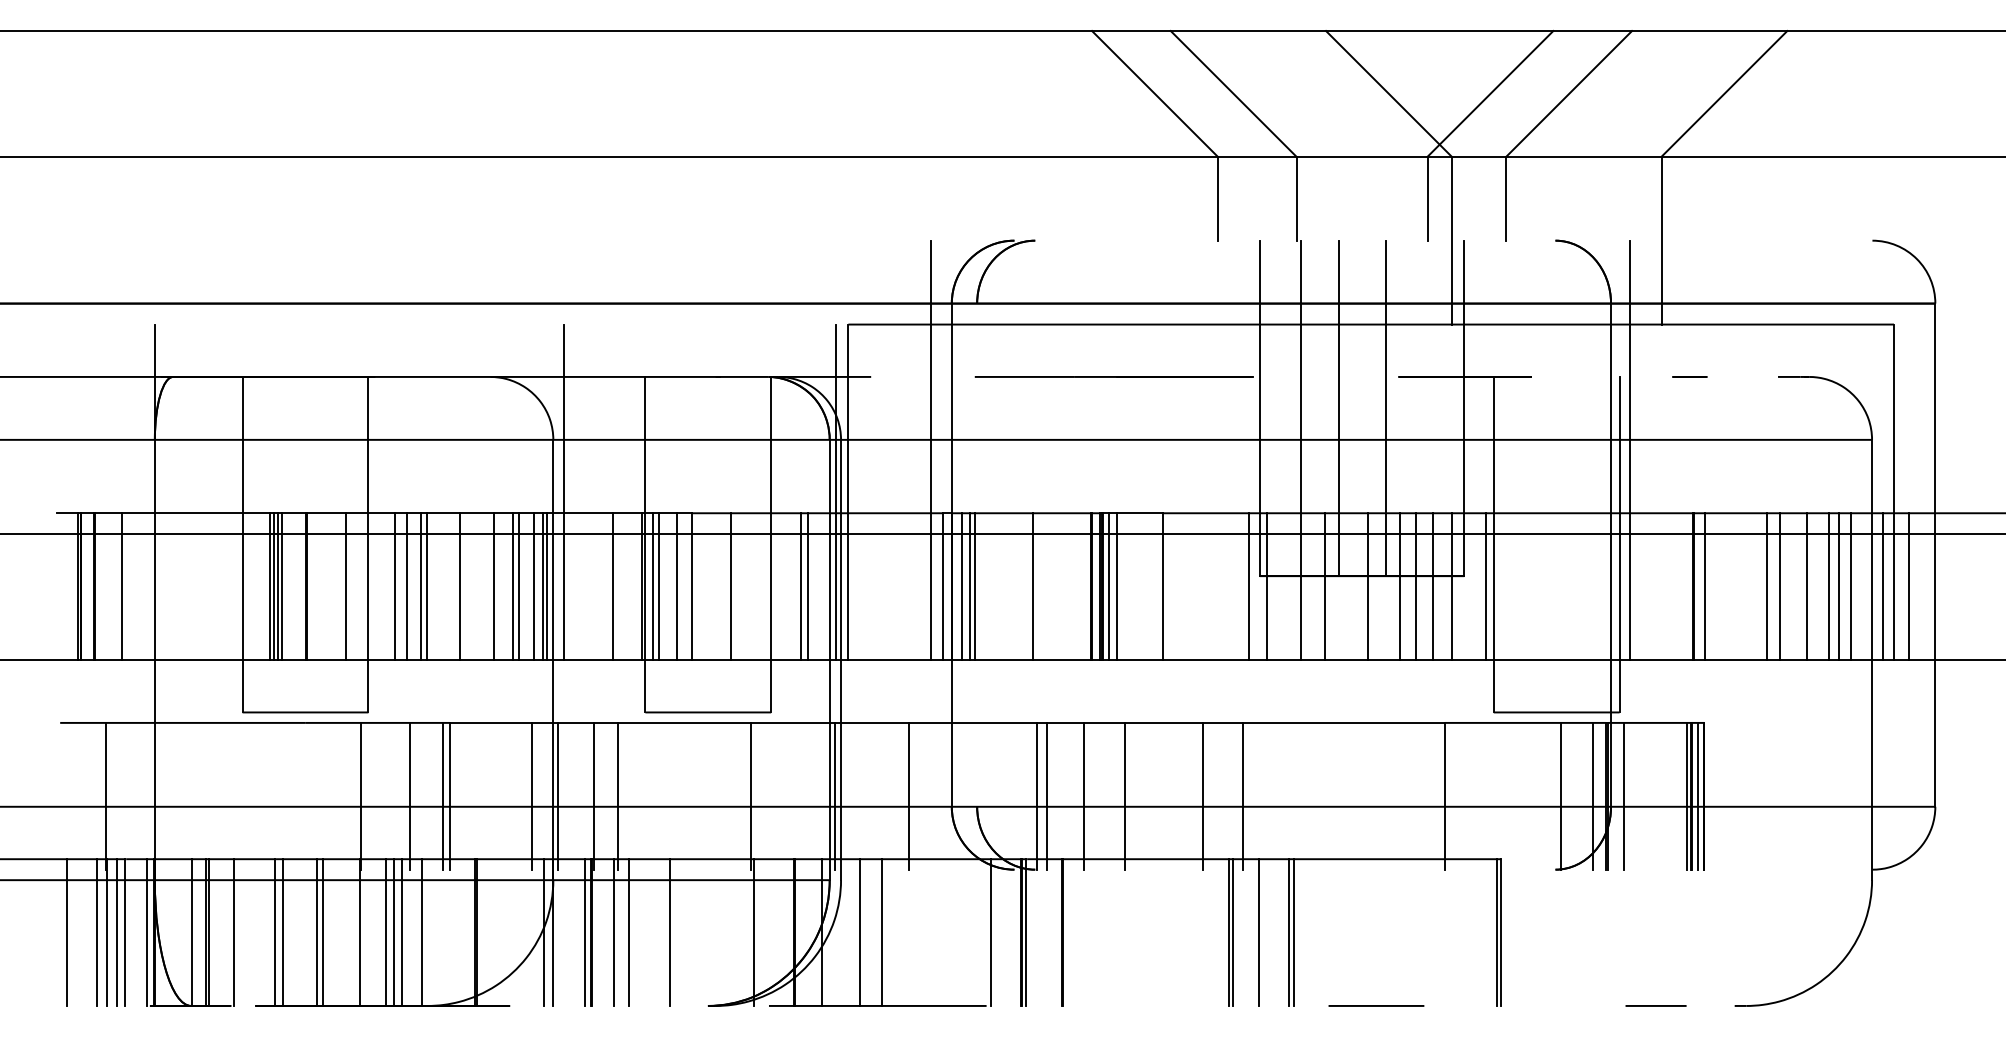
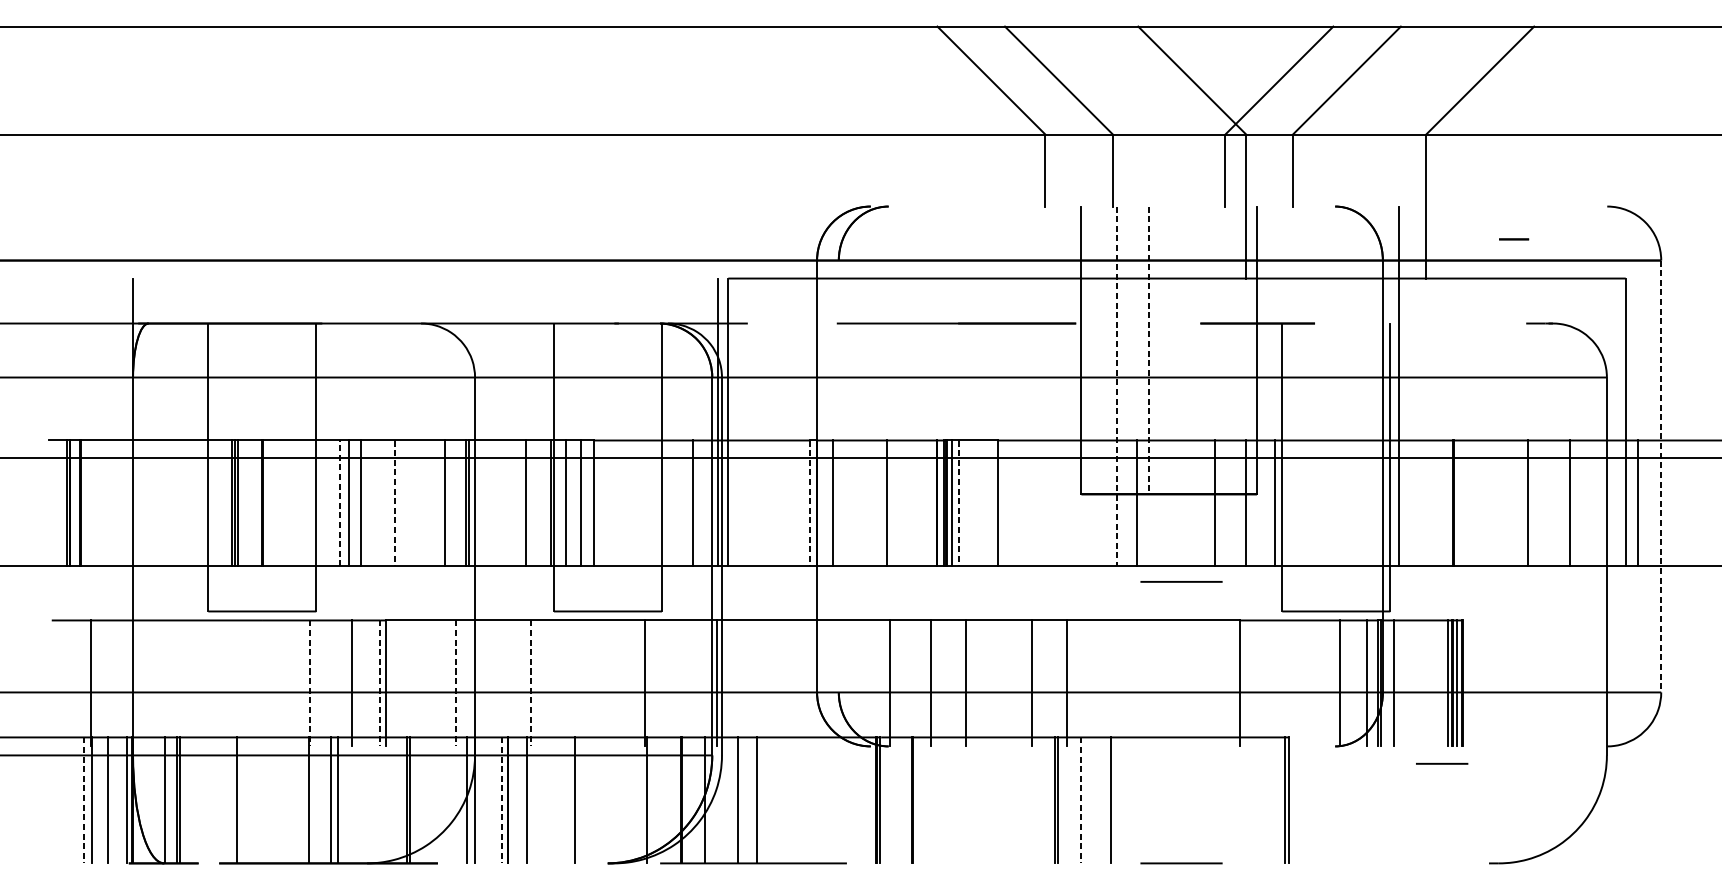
line: (1689, 376) -> (1513, 239), moved
line: (1338, 408) -> (1148, 350), solid -> dashed
line: (1385, 408) -> (1189, 350), removed
line: (930, 450) -> (798, 386), removed
line: (1301, 450) -> (1117, 386), solid -> dashed
line: (564, 492) -> (484, 422), removed
line: (1935, 555) -> (1661, 476), solid -> dashed
line: (122, 586) -> (105, 503), removed
line: (281, 586) -> (241, 503), removed
line: (346, 586) -> (297, 503), removed
line: (395, 586) -> (339, 503), solid -> dashed
line: (426, 586) -> (366, 503), removed
line: (494, 586) -> (424, 503), removed
line: (513, 586) -> (440, 503), removed
line: (534, 586) -> (458, 503), removed
line: (652, 586) -> (560, 503), removed
line: (730, 586) -> (627, 503), removed
line: (800, 586) -> (687, 503), removed
line: (961, 586) -> (825, 503), removed
line: (974, 586) -> (836, 503), removed
line: (1249, 586) -> (1072, 503), removed
line: (1267, 586) -> (1088, 503), removed
line: (1368, 586) -> (1174, 503), removed
line: (1400, 586) -> (1202, 503), removed
line: (1432, 586) -> (1229, 503), removed
line: (1704, 586) -> (1463, 503), removed
line: (1766, 586) -> (1516, 503), removed
line: (1806, 586) -> (1550, 503), removed
line: (1839, 586) -> (1578, 503), removed
line: (1851, 586) -> (1589, 503), removed
line: (1883, 586) -> (1616, 503), removed
line: (460, 587) -> (395, 504), solid -> dashed
line: (943, 587) -> (809, 504), solid -> dashed
line: (1116, 587) -> (958, 504), solid -> dashed
line: (1376, 677) -> (1181, 581), added
line: (557, 795) -> (478, 682), removed
line: (594, 795) -> (510, 682), removed
line: (909, 795) -> (780, 682), removed
line: (1047, 795) -> (899, 682), removed
line: (360, 796) -> (309, 683), solid -> dashed
line: (443, 796) -> (380, 683), solid -> dashed
line: (531, 796) -> (456, 683), solid -> dashed
line: (618, 796) -> (530, 683), solid -> dashed
line: (67, 932) -> (58, 800), removed
line: (117, 932) -> (100, 800), removed
line: (234, 932) -> (201, 800), removed
line: (282, 932) -> (242, 800), removed
line: (316, 932) -> (271, 800), removed
line: (322, 932) -> (276, 800), removed
line: (401, 932) -> (344, 800), removed
line: (421, 932) -> (361, 800), removed
line: (628, 932) -> (539, 800), removed
line: (990, 932) -> (850, 800), removed
line: (1289, 932) -> (1106, 800), removed
line: (97, 933) -> (83, 801), solid -> dashed
line: (584, 933) -> (501, 801), solid -> dashed
line: (1259, 933) -> (1081, 801), solid -> dashed
line: (1655, 1005) -> (1441, 763), moved

